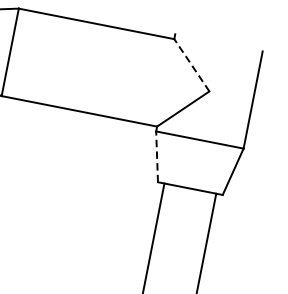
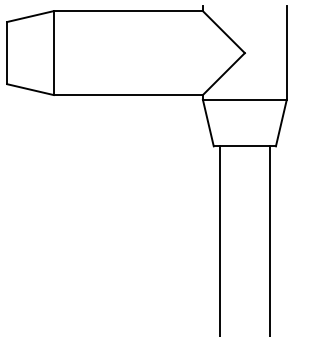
line: (191, 65) -> (223, 32), dashed -> solid
line: (157, 157) -> (208, 123), dashed -> solid

